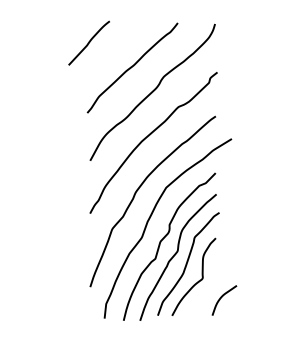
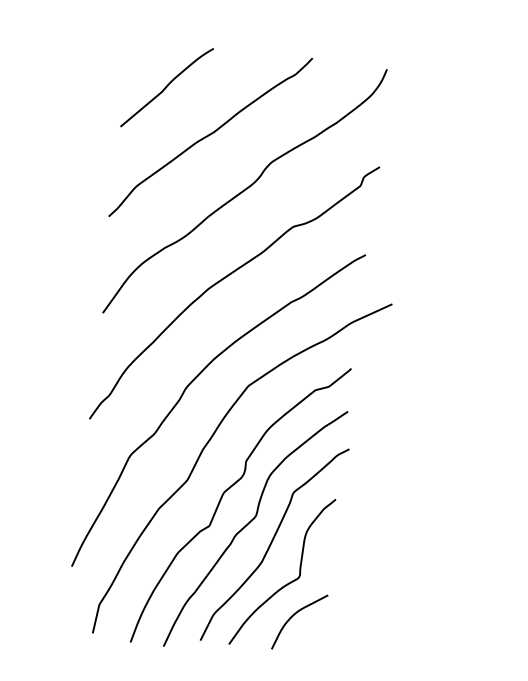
curve: (88, 42) -> (165, 85), moved
curve: (222, 297) -> (296, 615), moved

